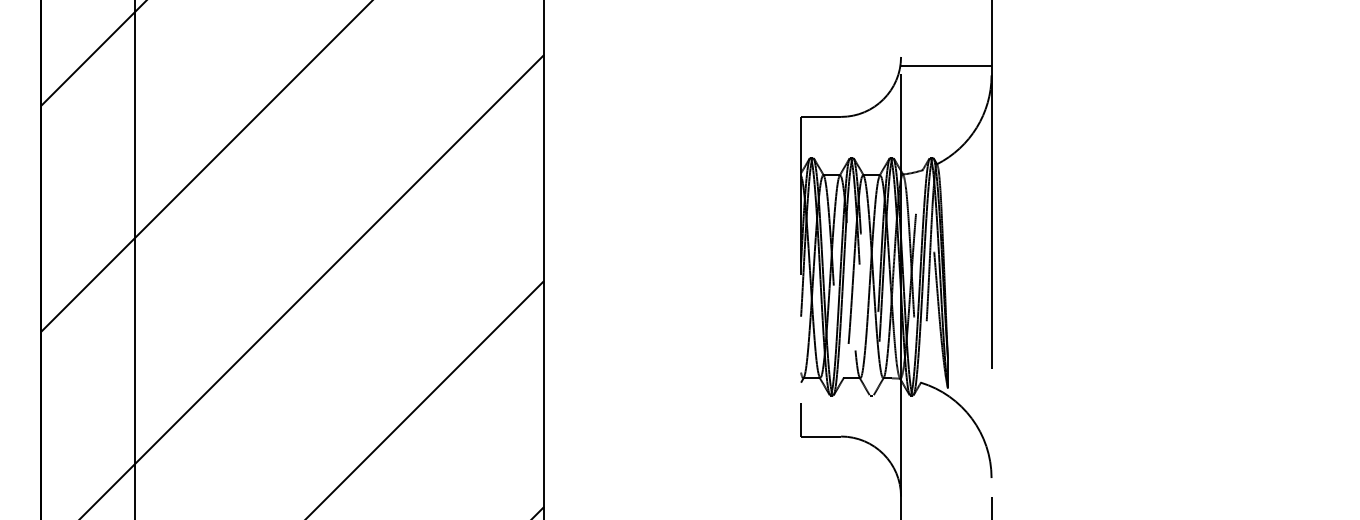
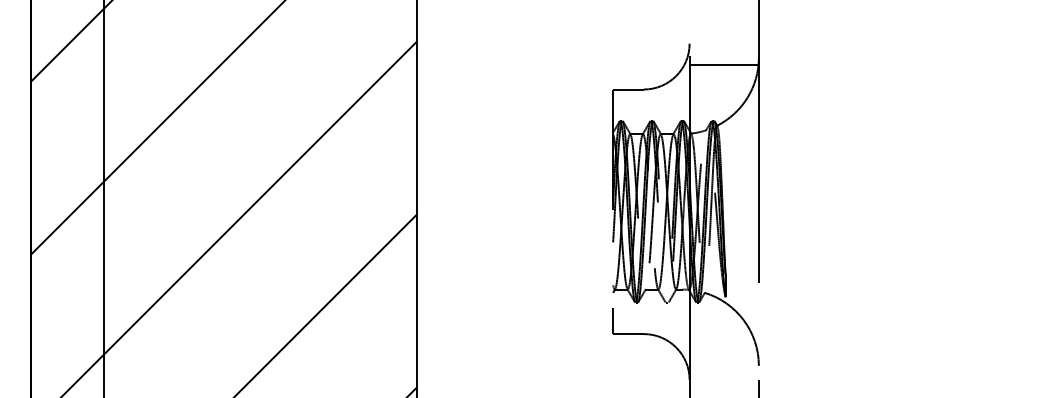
line: (945, 65) -> (723, 64), moved

